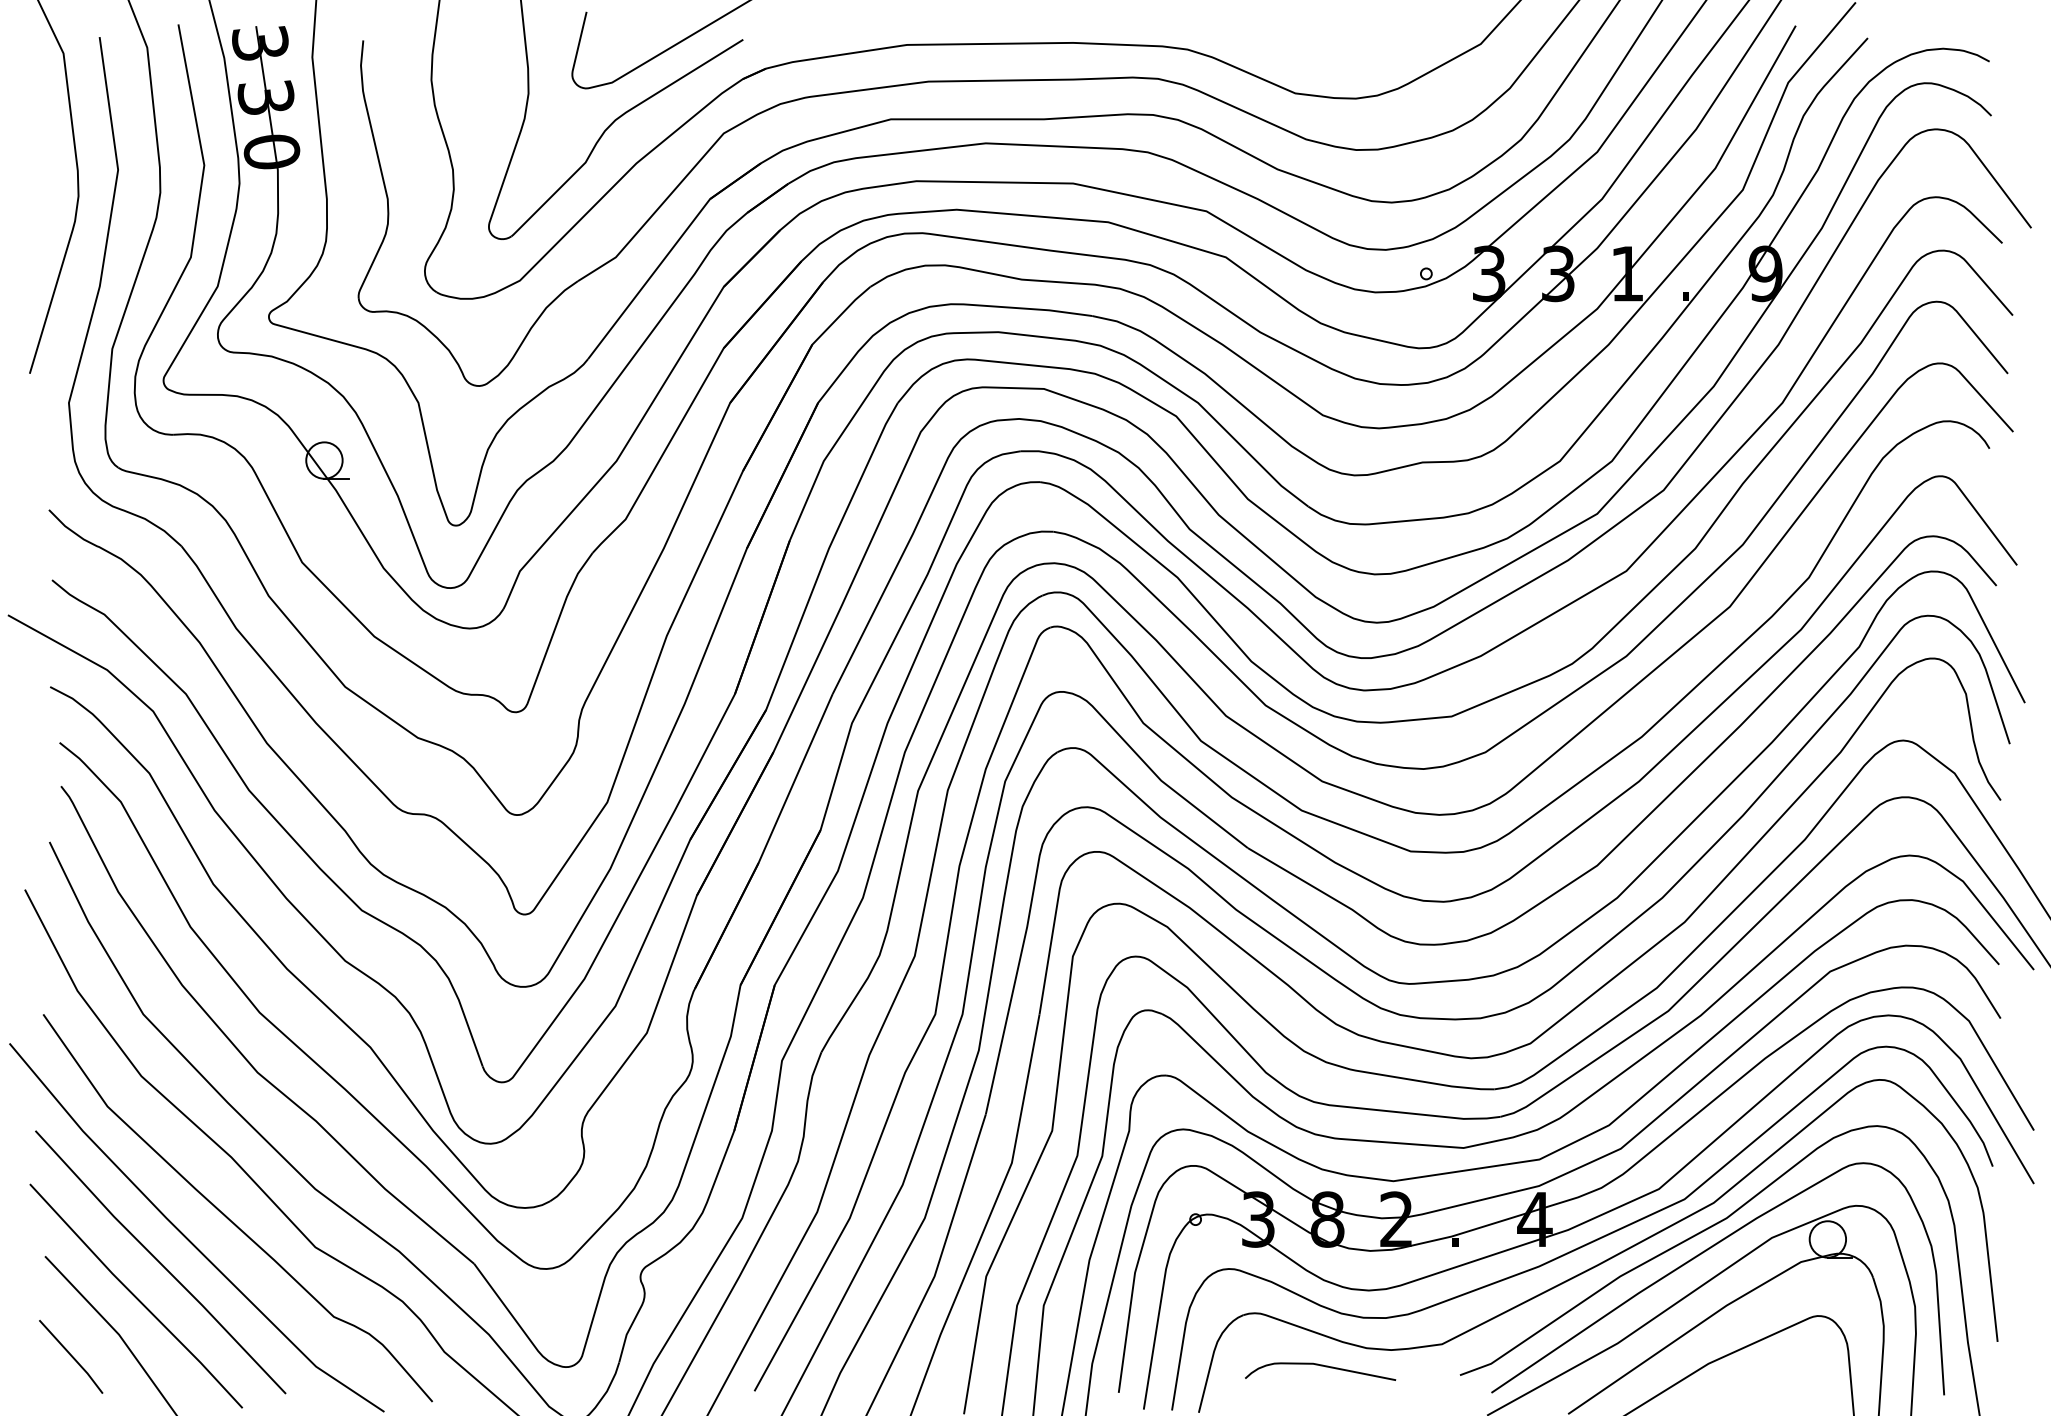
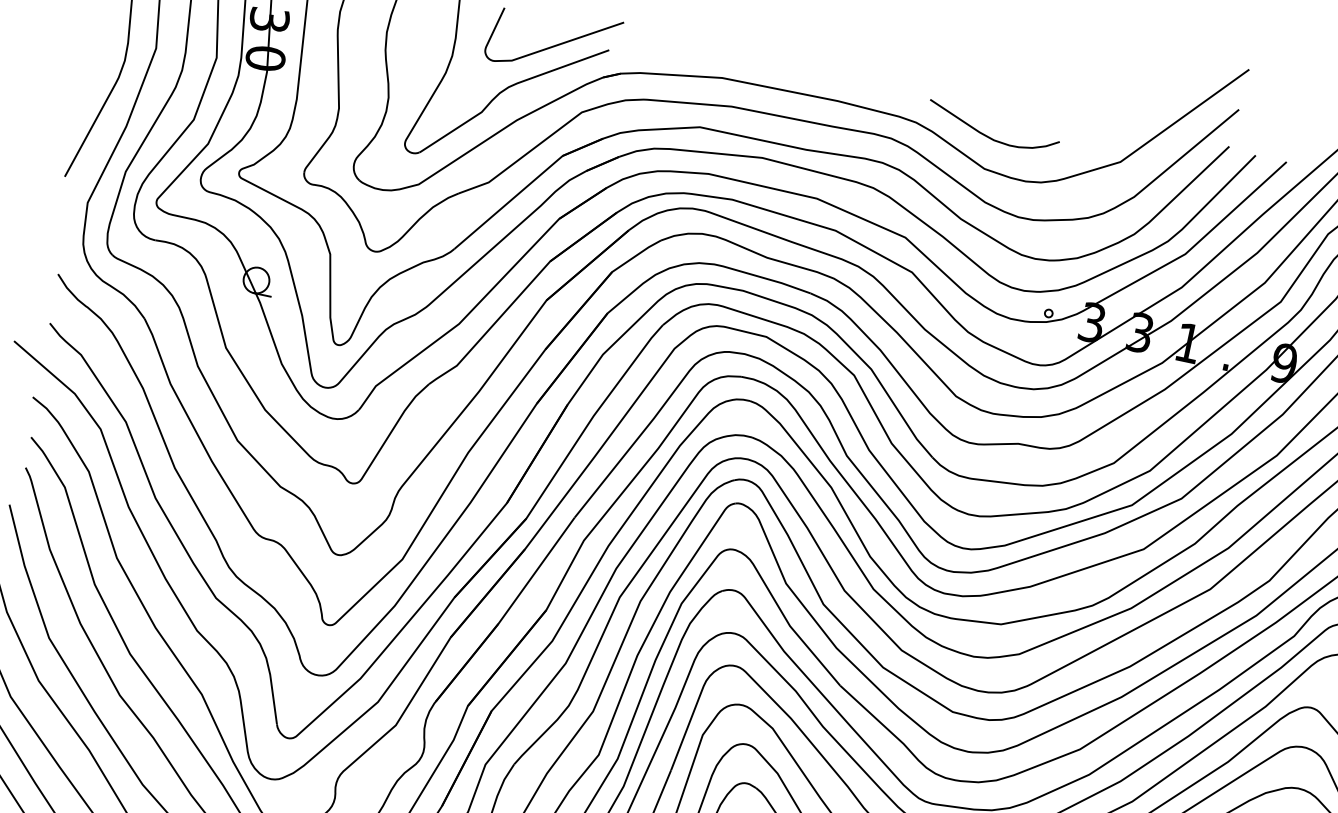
curve: (1292, 47) -> (989, 136), added

